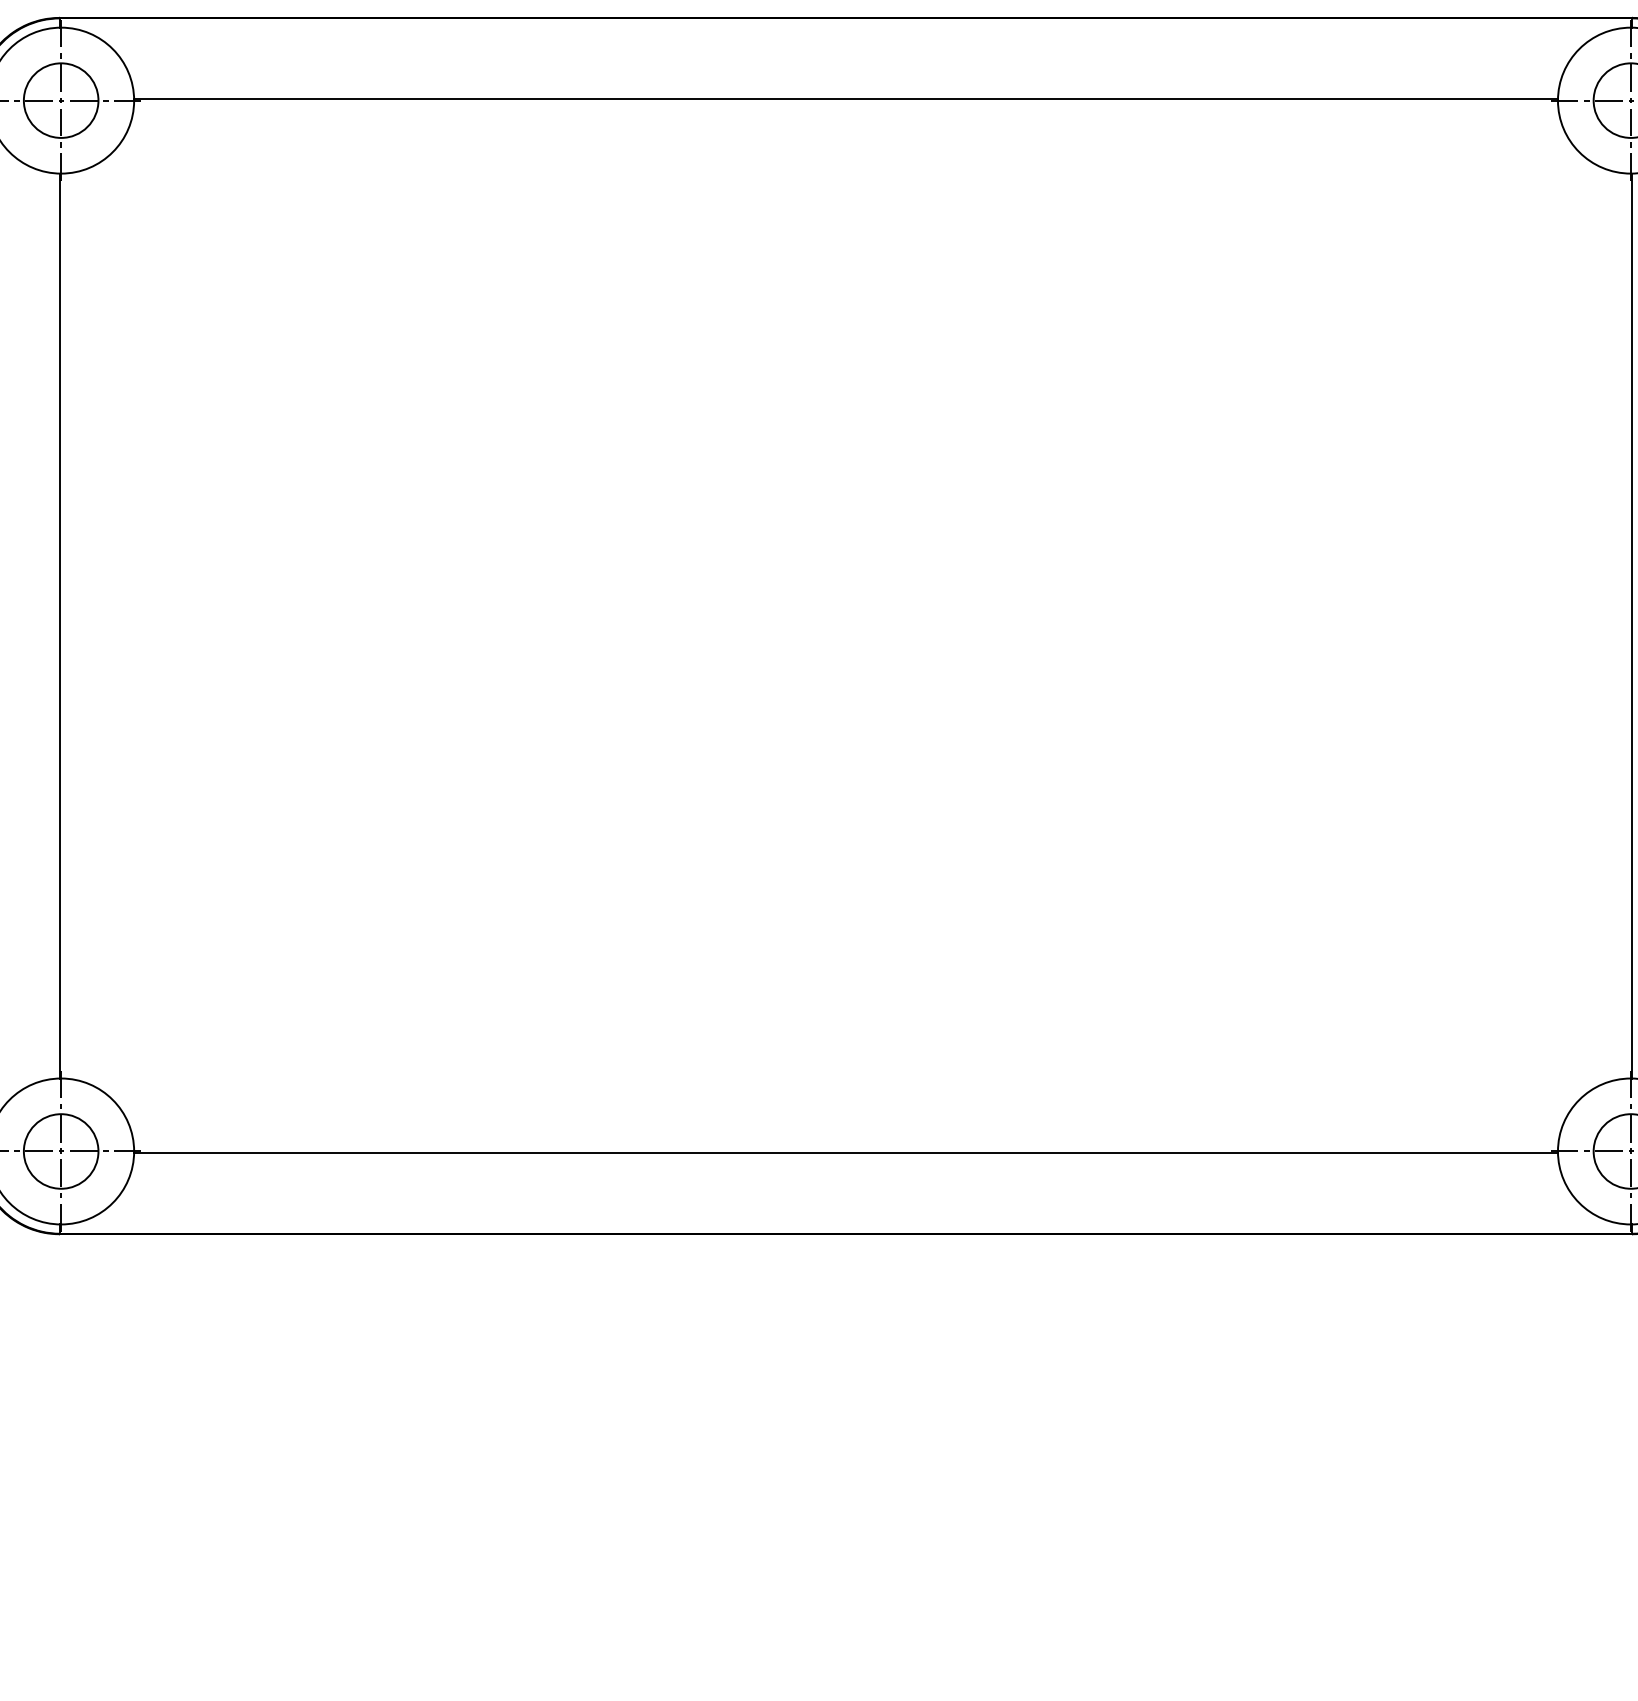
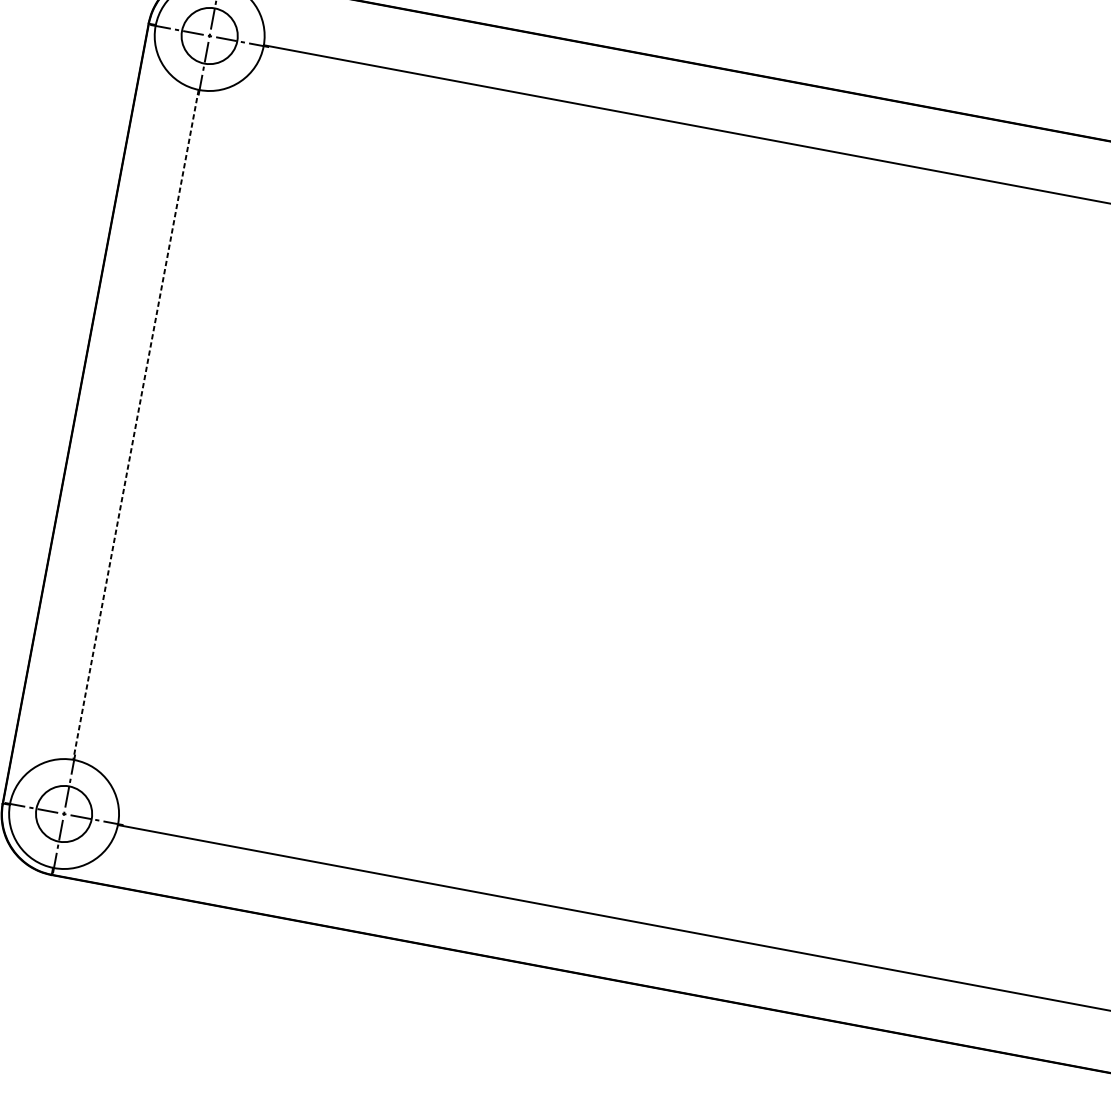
line: (59, 626) -> (135, 425), solid -> dashed

